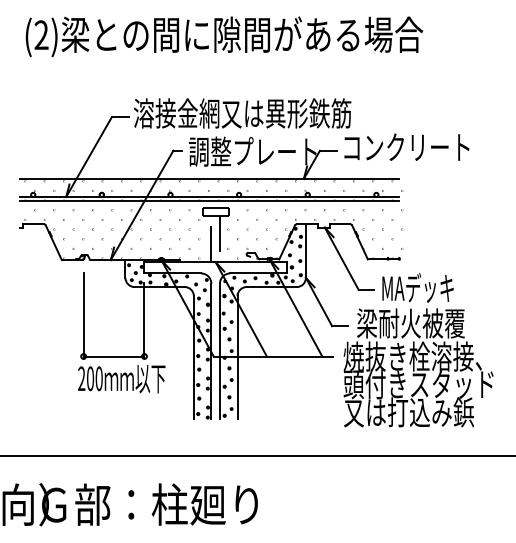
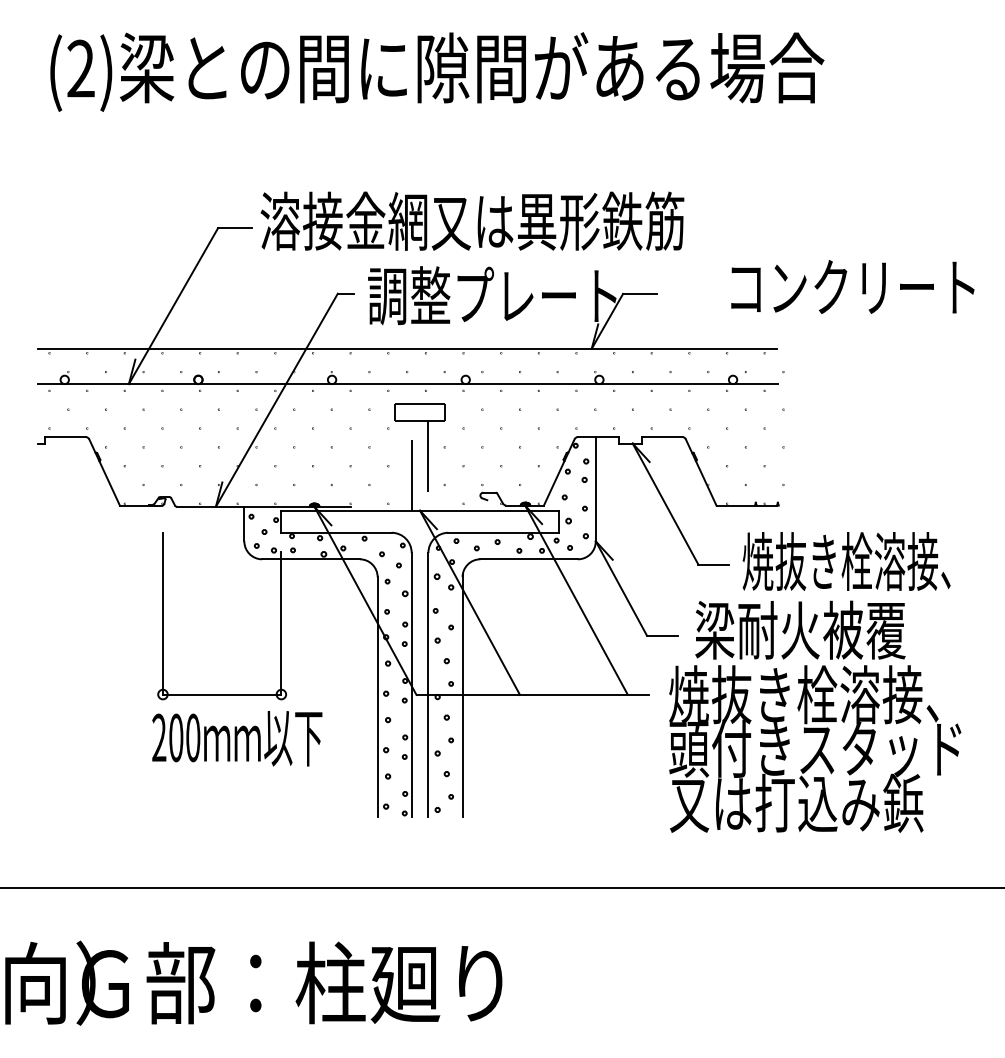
text: (406, 146) -> (852, 285), moved
line: (209, 200) -> (408, 390), removed
text: (434, 288) -> (846, 562), MAデッキ -> 焼抜き栓溶接、

